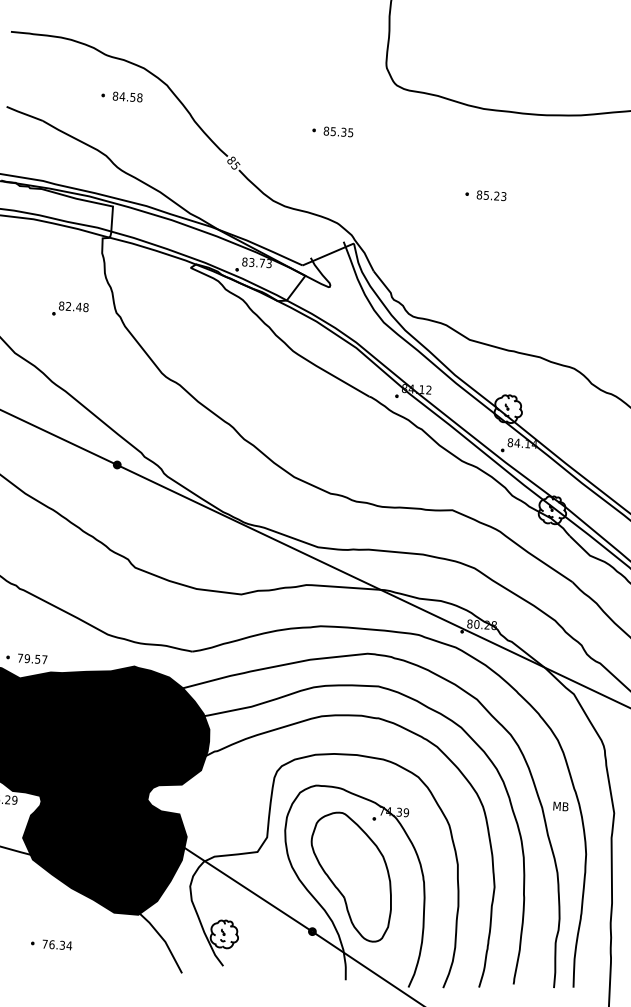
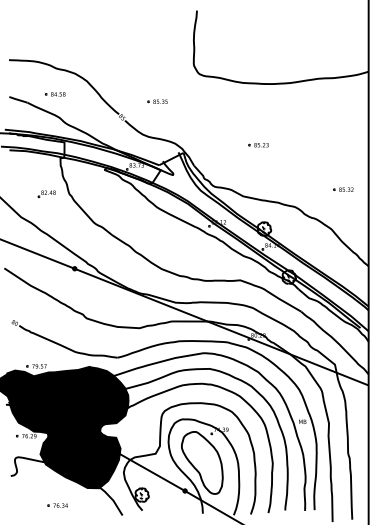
part: (122, 96) -> (55, 94), moved
part: (332, 130) -> (157, 101), moved
part: (485, 196) -> (258, 145), moved

